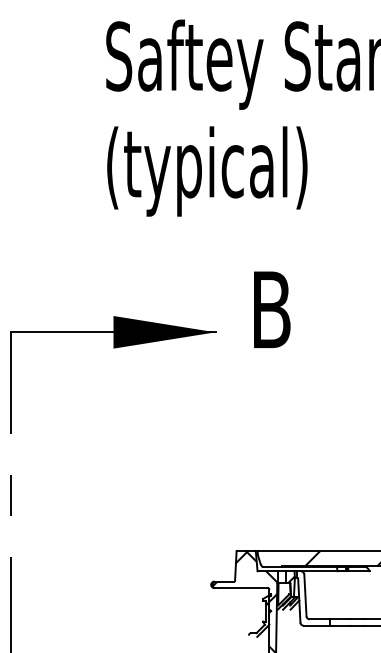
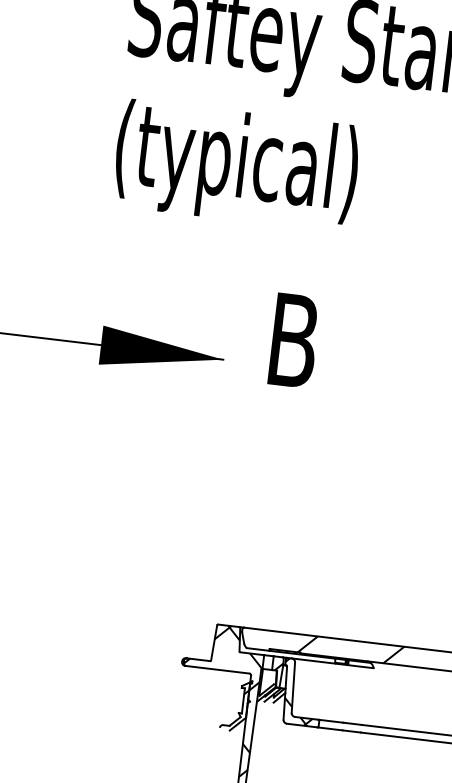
hatch: (310, 598) -> (299, 692), added

